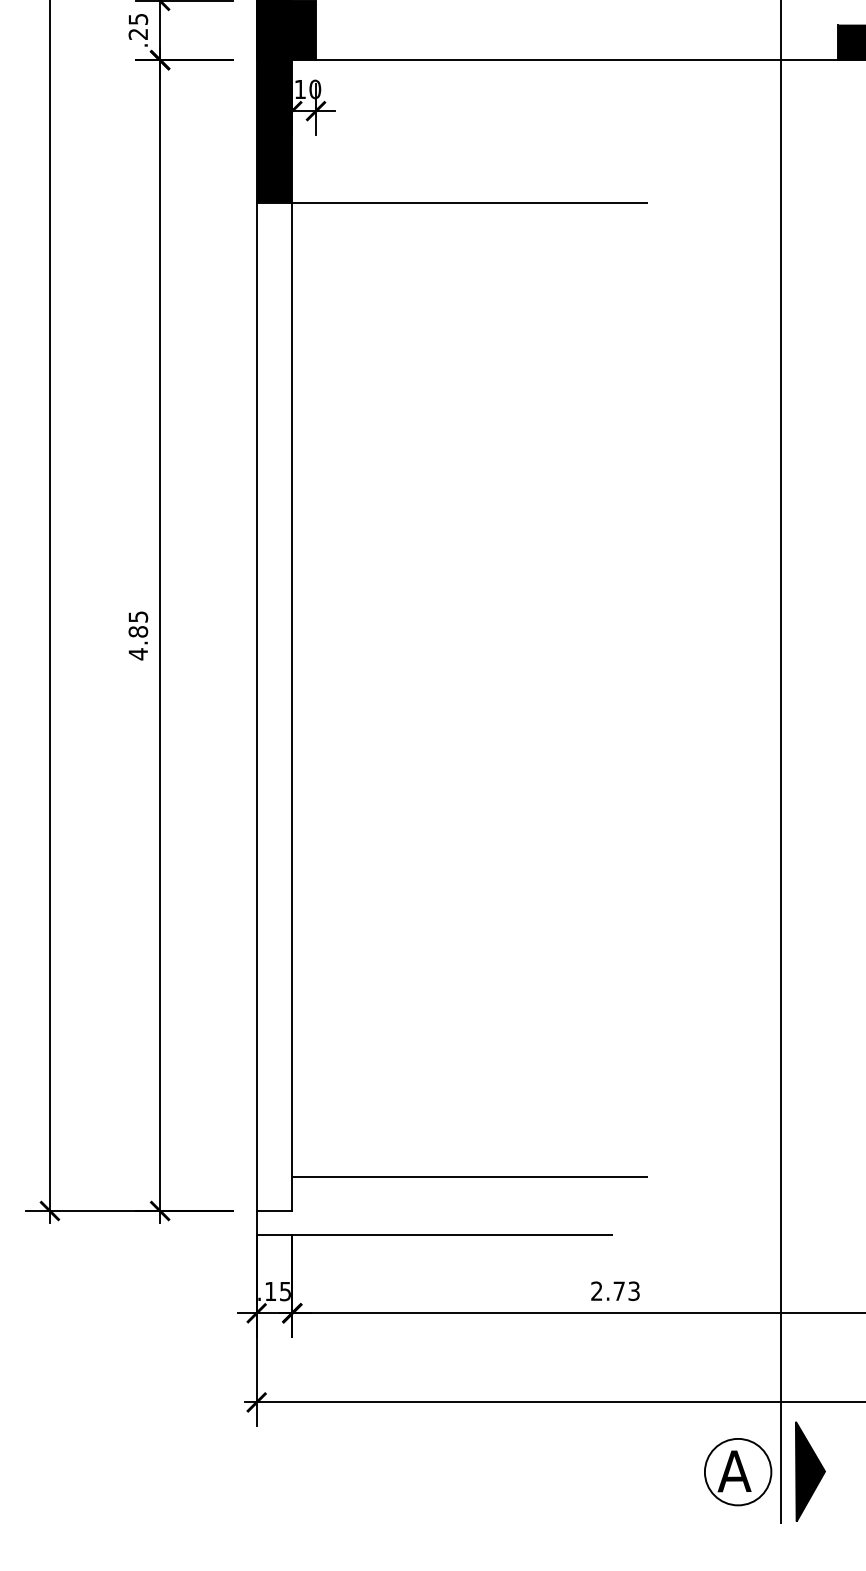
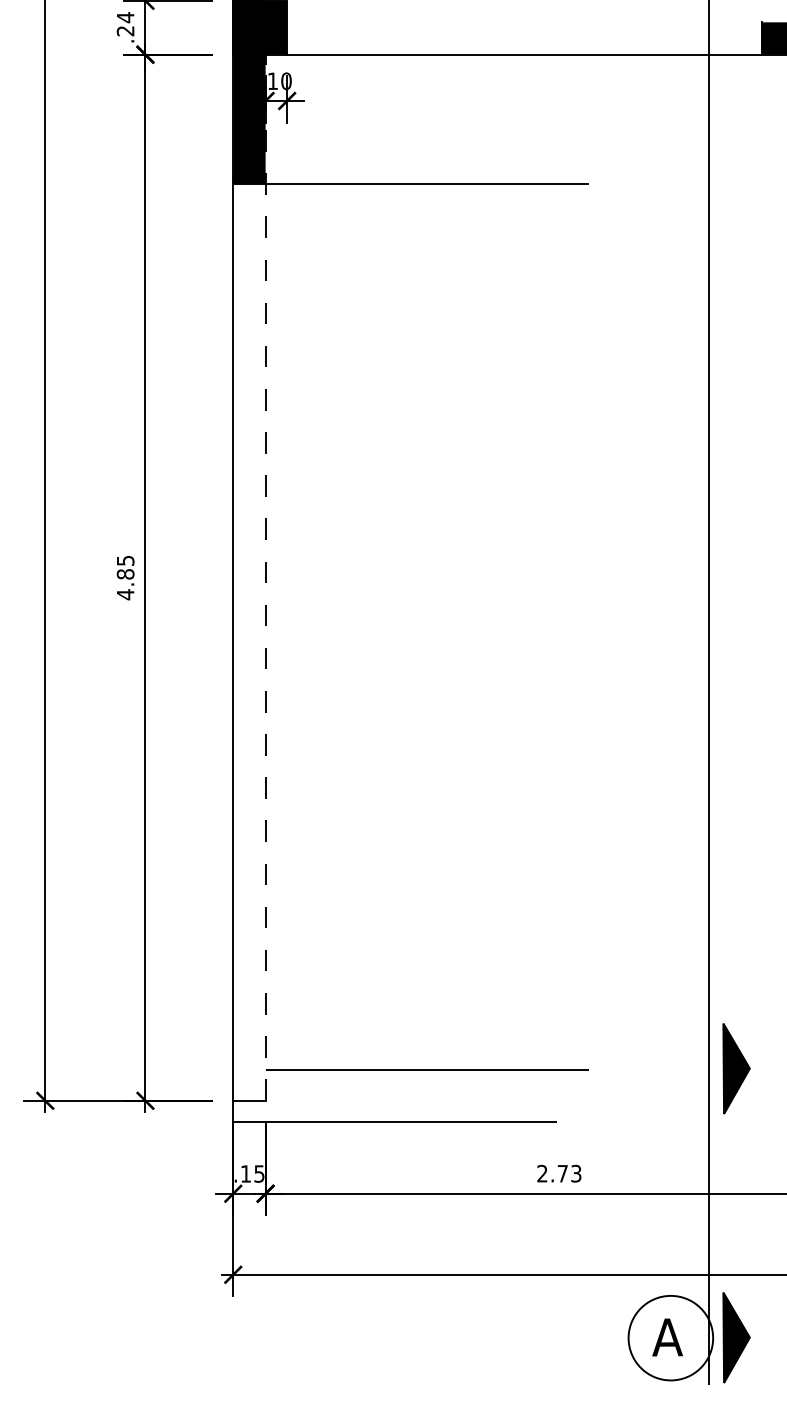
text: (138, 19) -> (125, 17), .25 -> .24
line: (292, 635) -> (265, 577), solid -> dashed
part: (810, 1175) -> (736, 1068), added
circle: (737, 1471) -> (670, 1337), size x1.4

